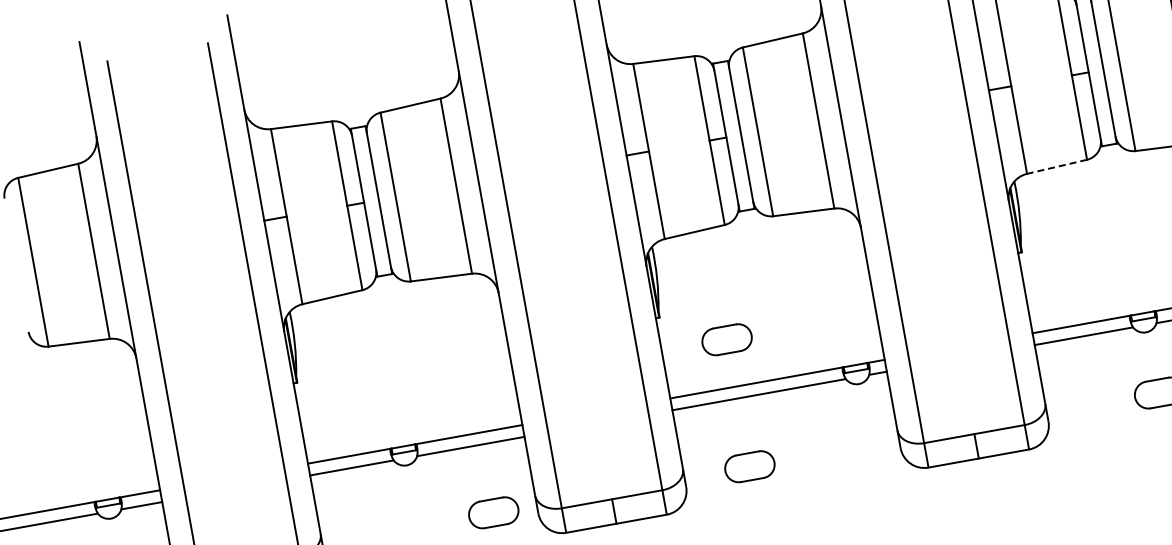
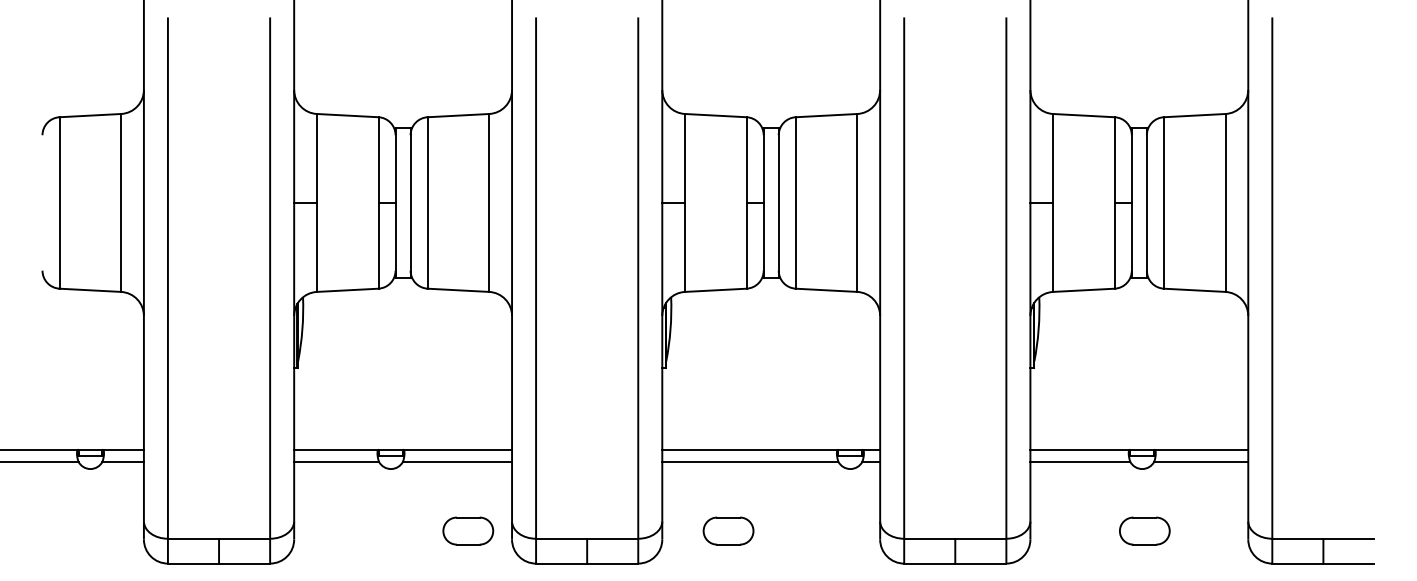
line: (1056, 167) -> (1083, 290), dashed -> solid
part: (726, 339) -> (728, 401), removed

